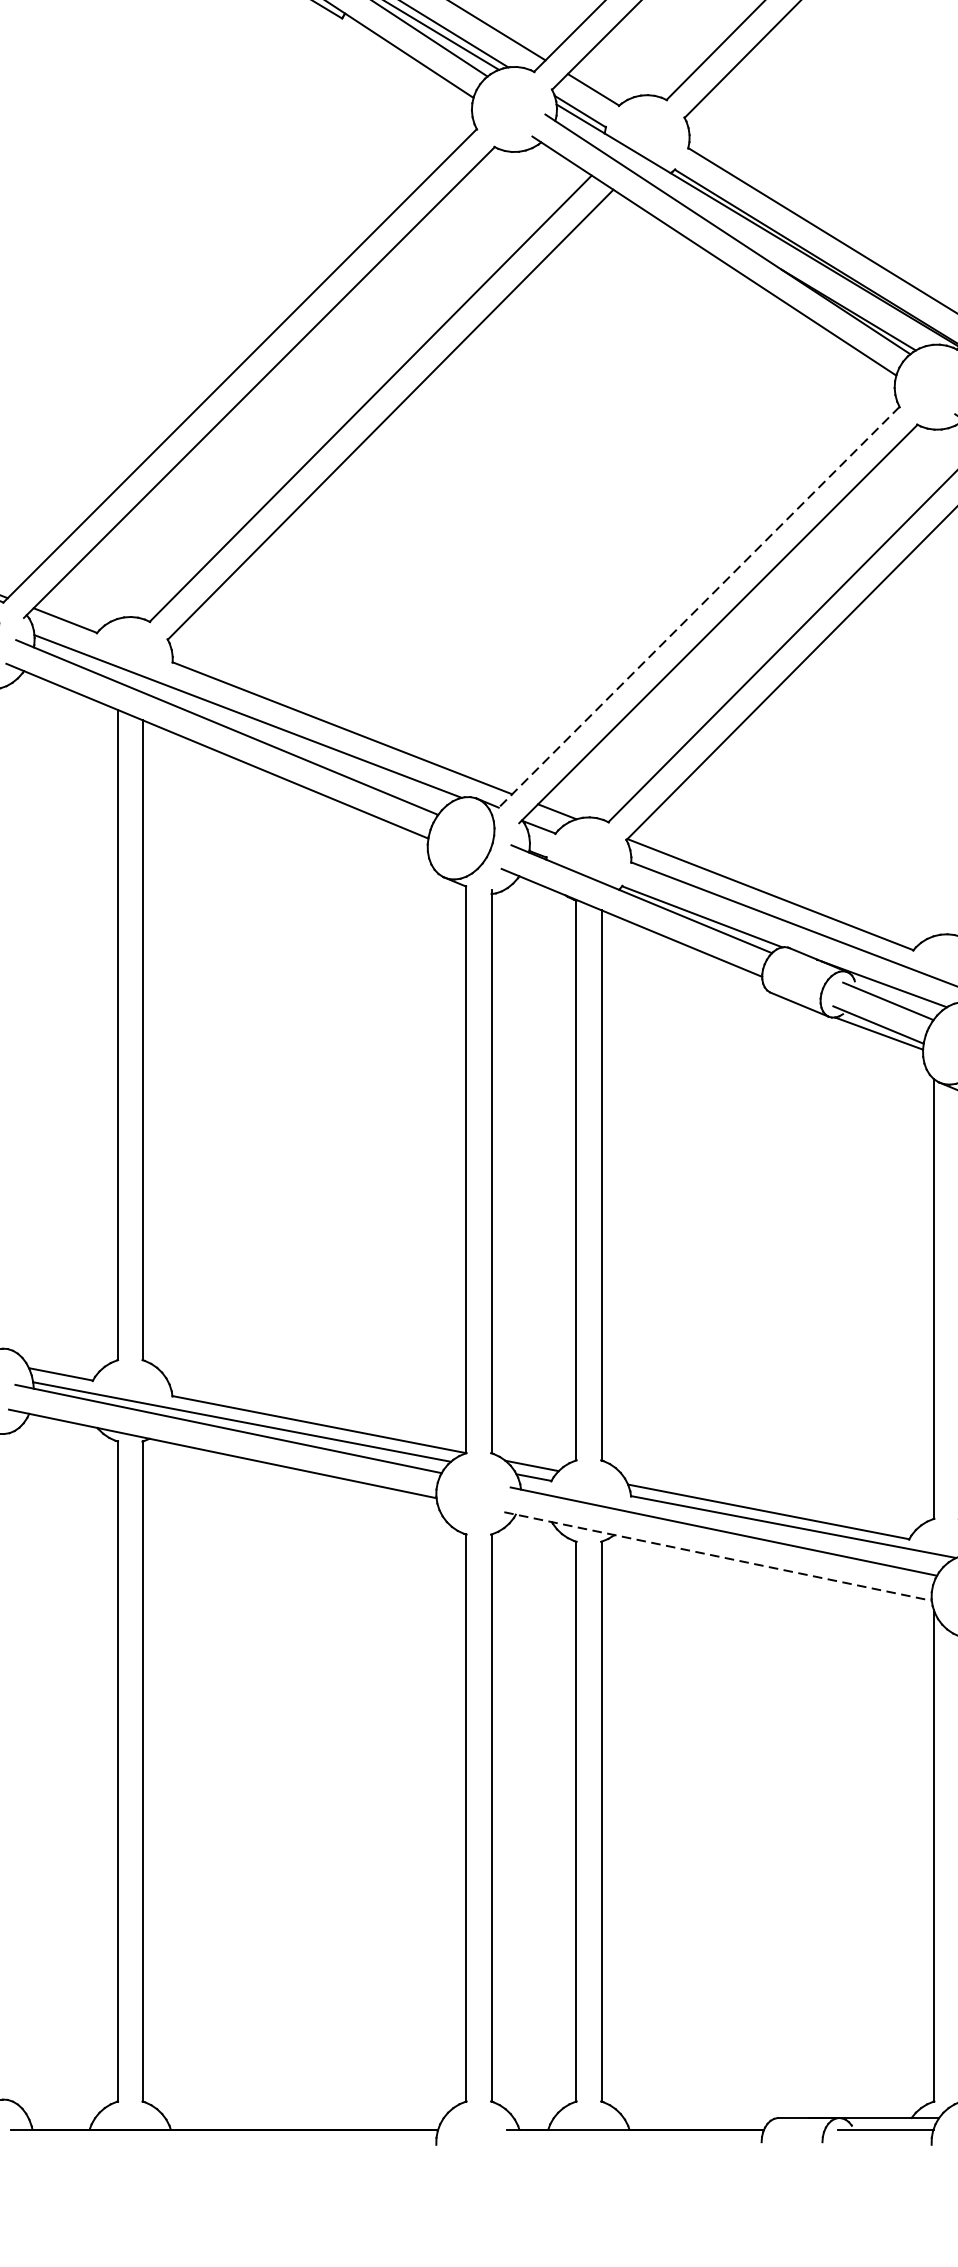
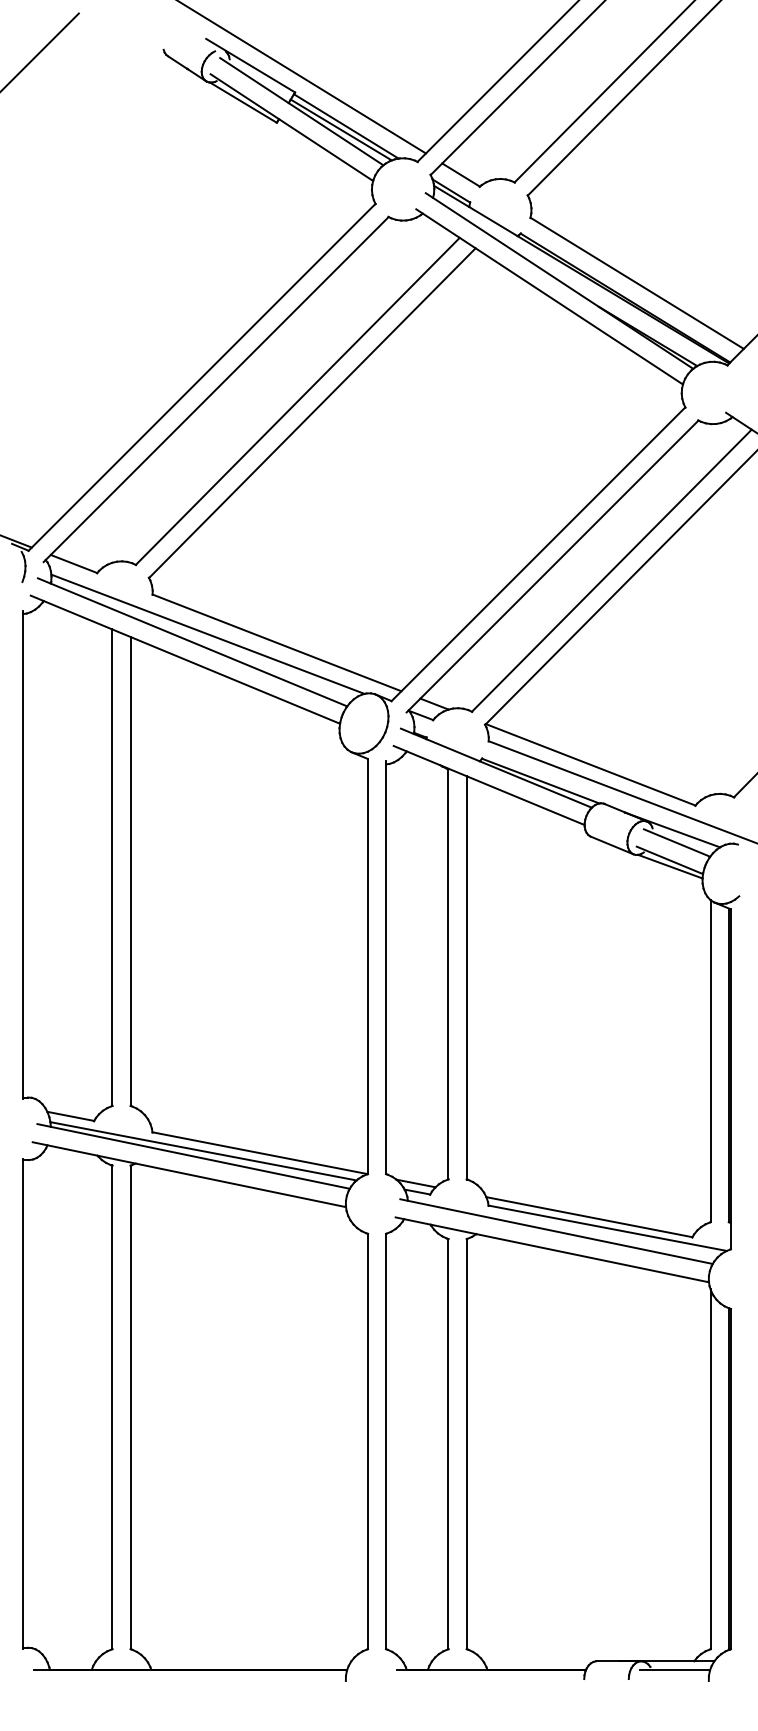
line: (699, 607) -> (538, 554), dashed -> solid
line: (718, 1556) -> (552, 1249), dashed -> solid

